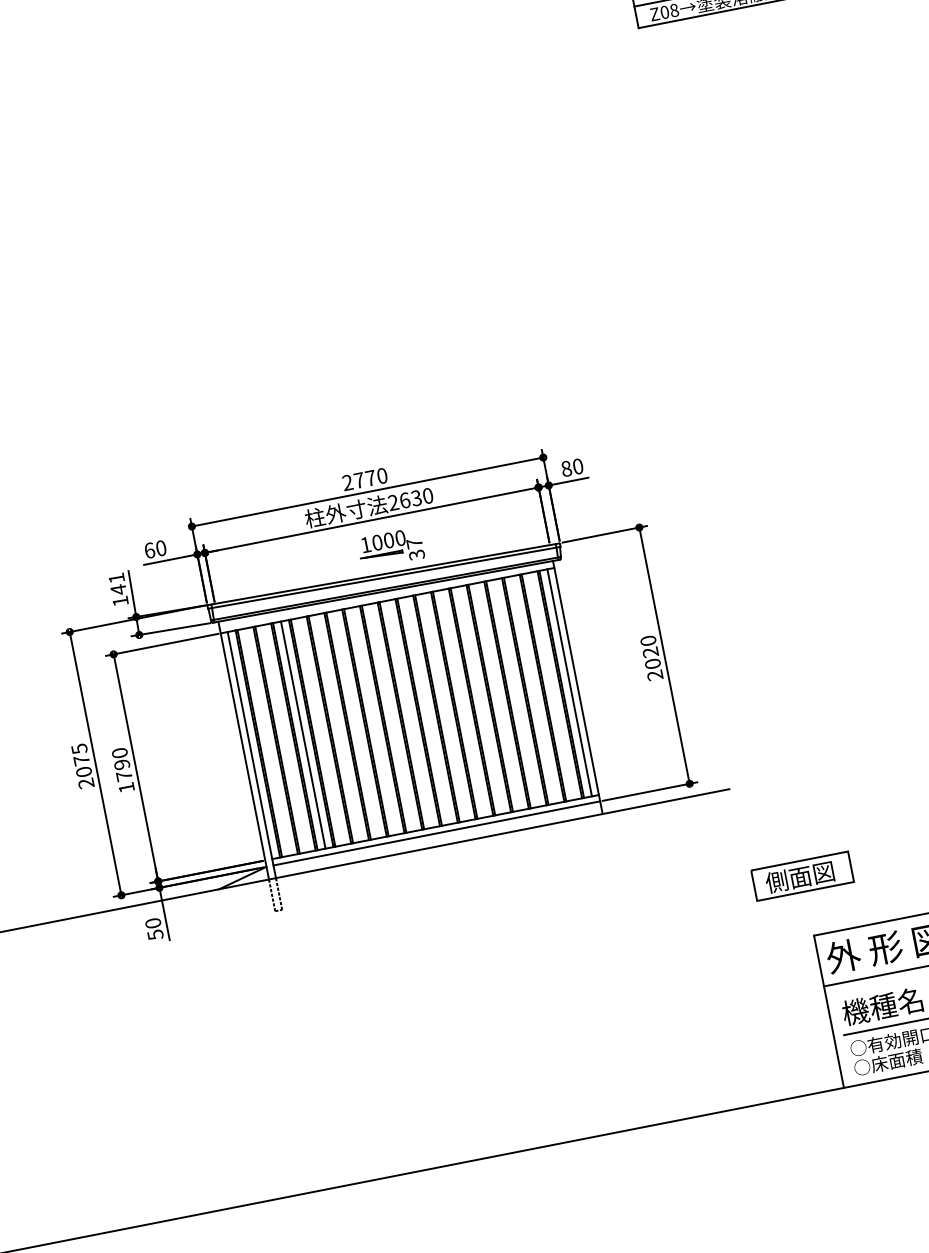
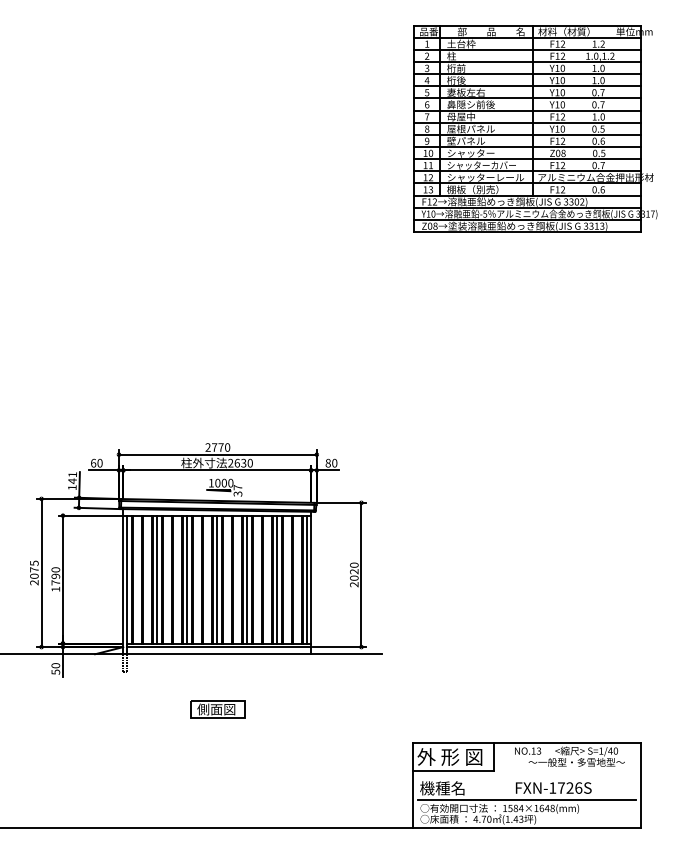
line: (516, 692) -> (277, 579), added
line: (463, 703) -> (247, 579), added
line: (410, 713) -> (217, 579), added
line: (357, 724) -> (187, 579), added
part: (802, 876) -> (217, 709), moved

